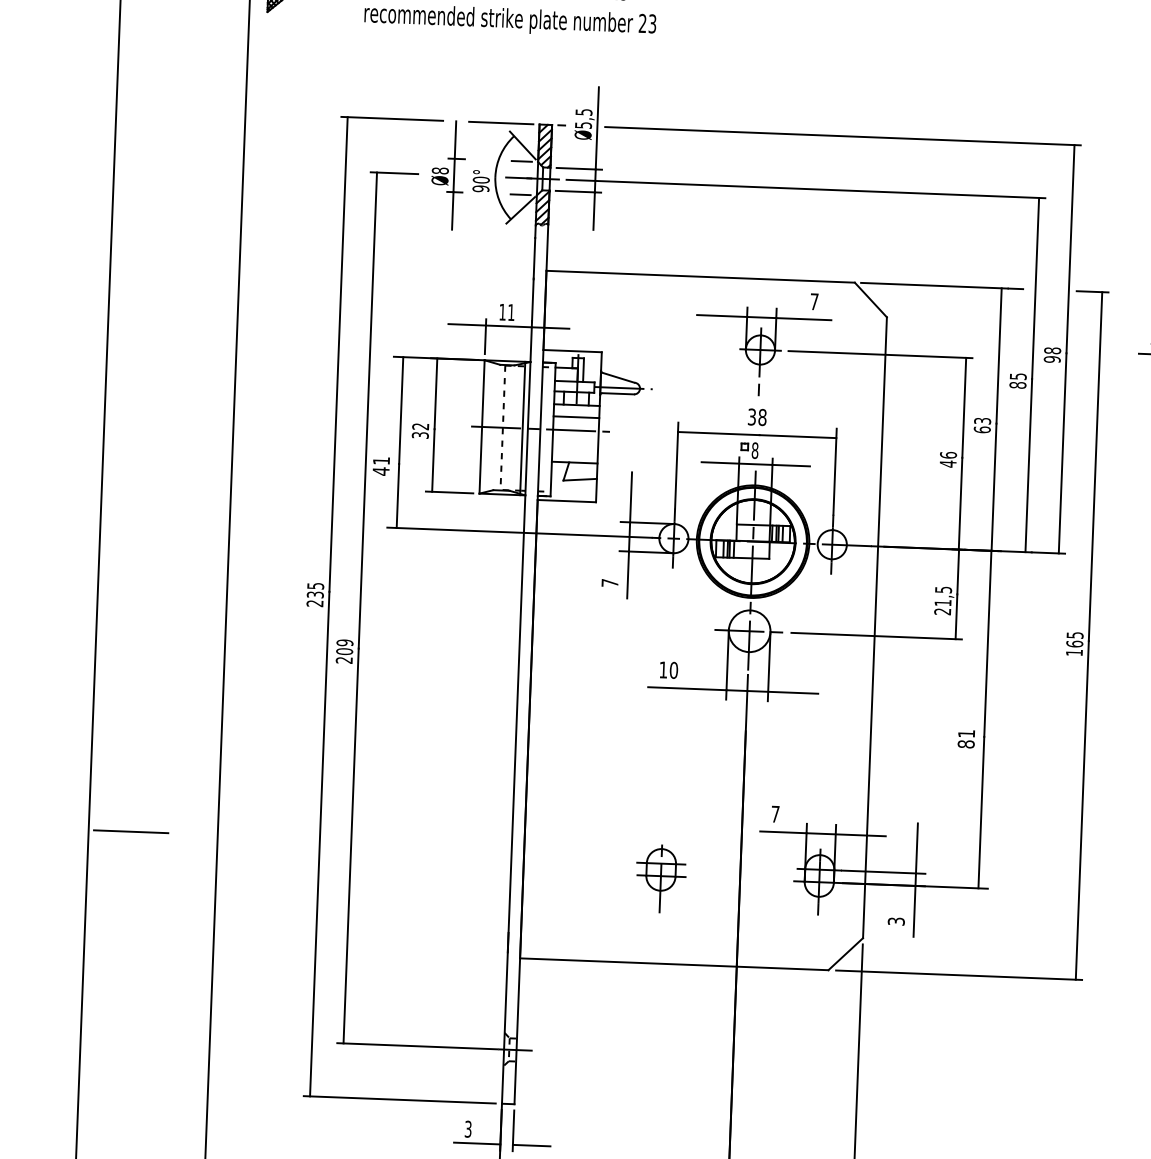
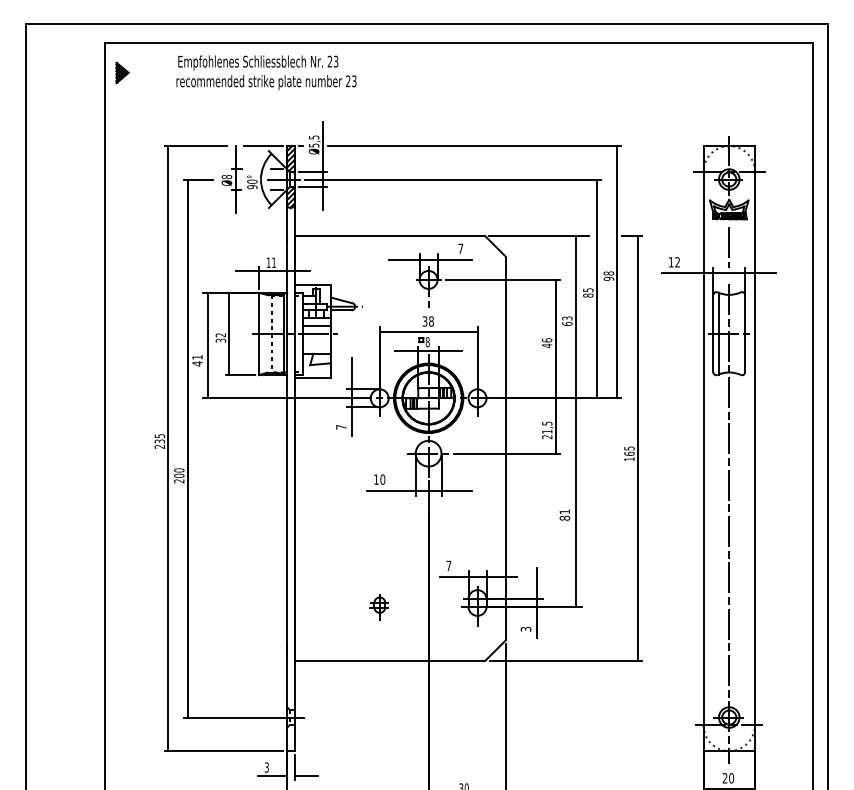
text: (345, 642) -> (179, 470), 209 -> 200
line: (130, 832) -> (51, 592), removed
part: (660, 878) -> (379, 608), size x0.6

